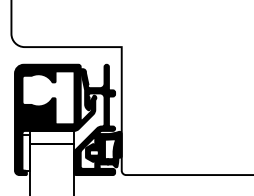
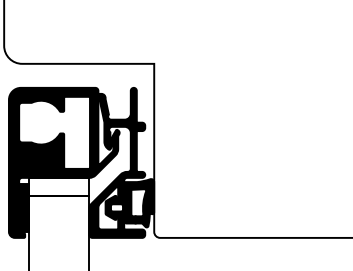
fill: (26, 152) -> (24, 207), added

